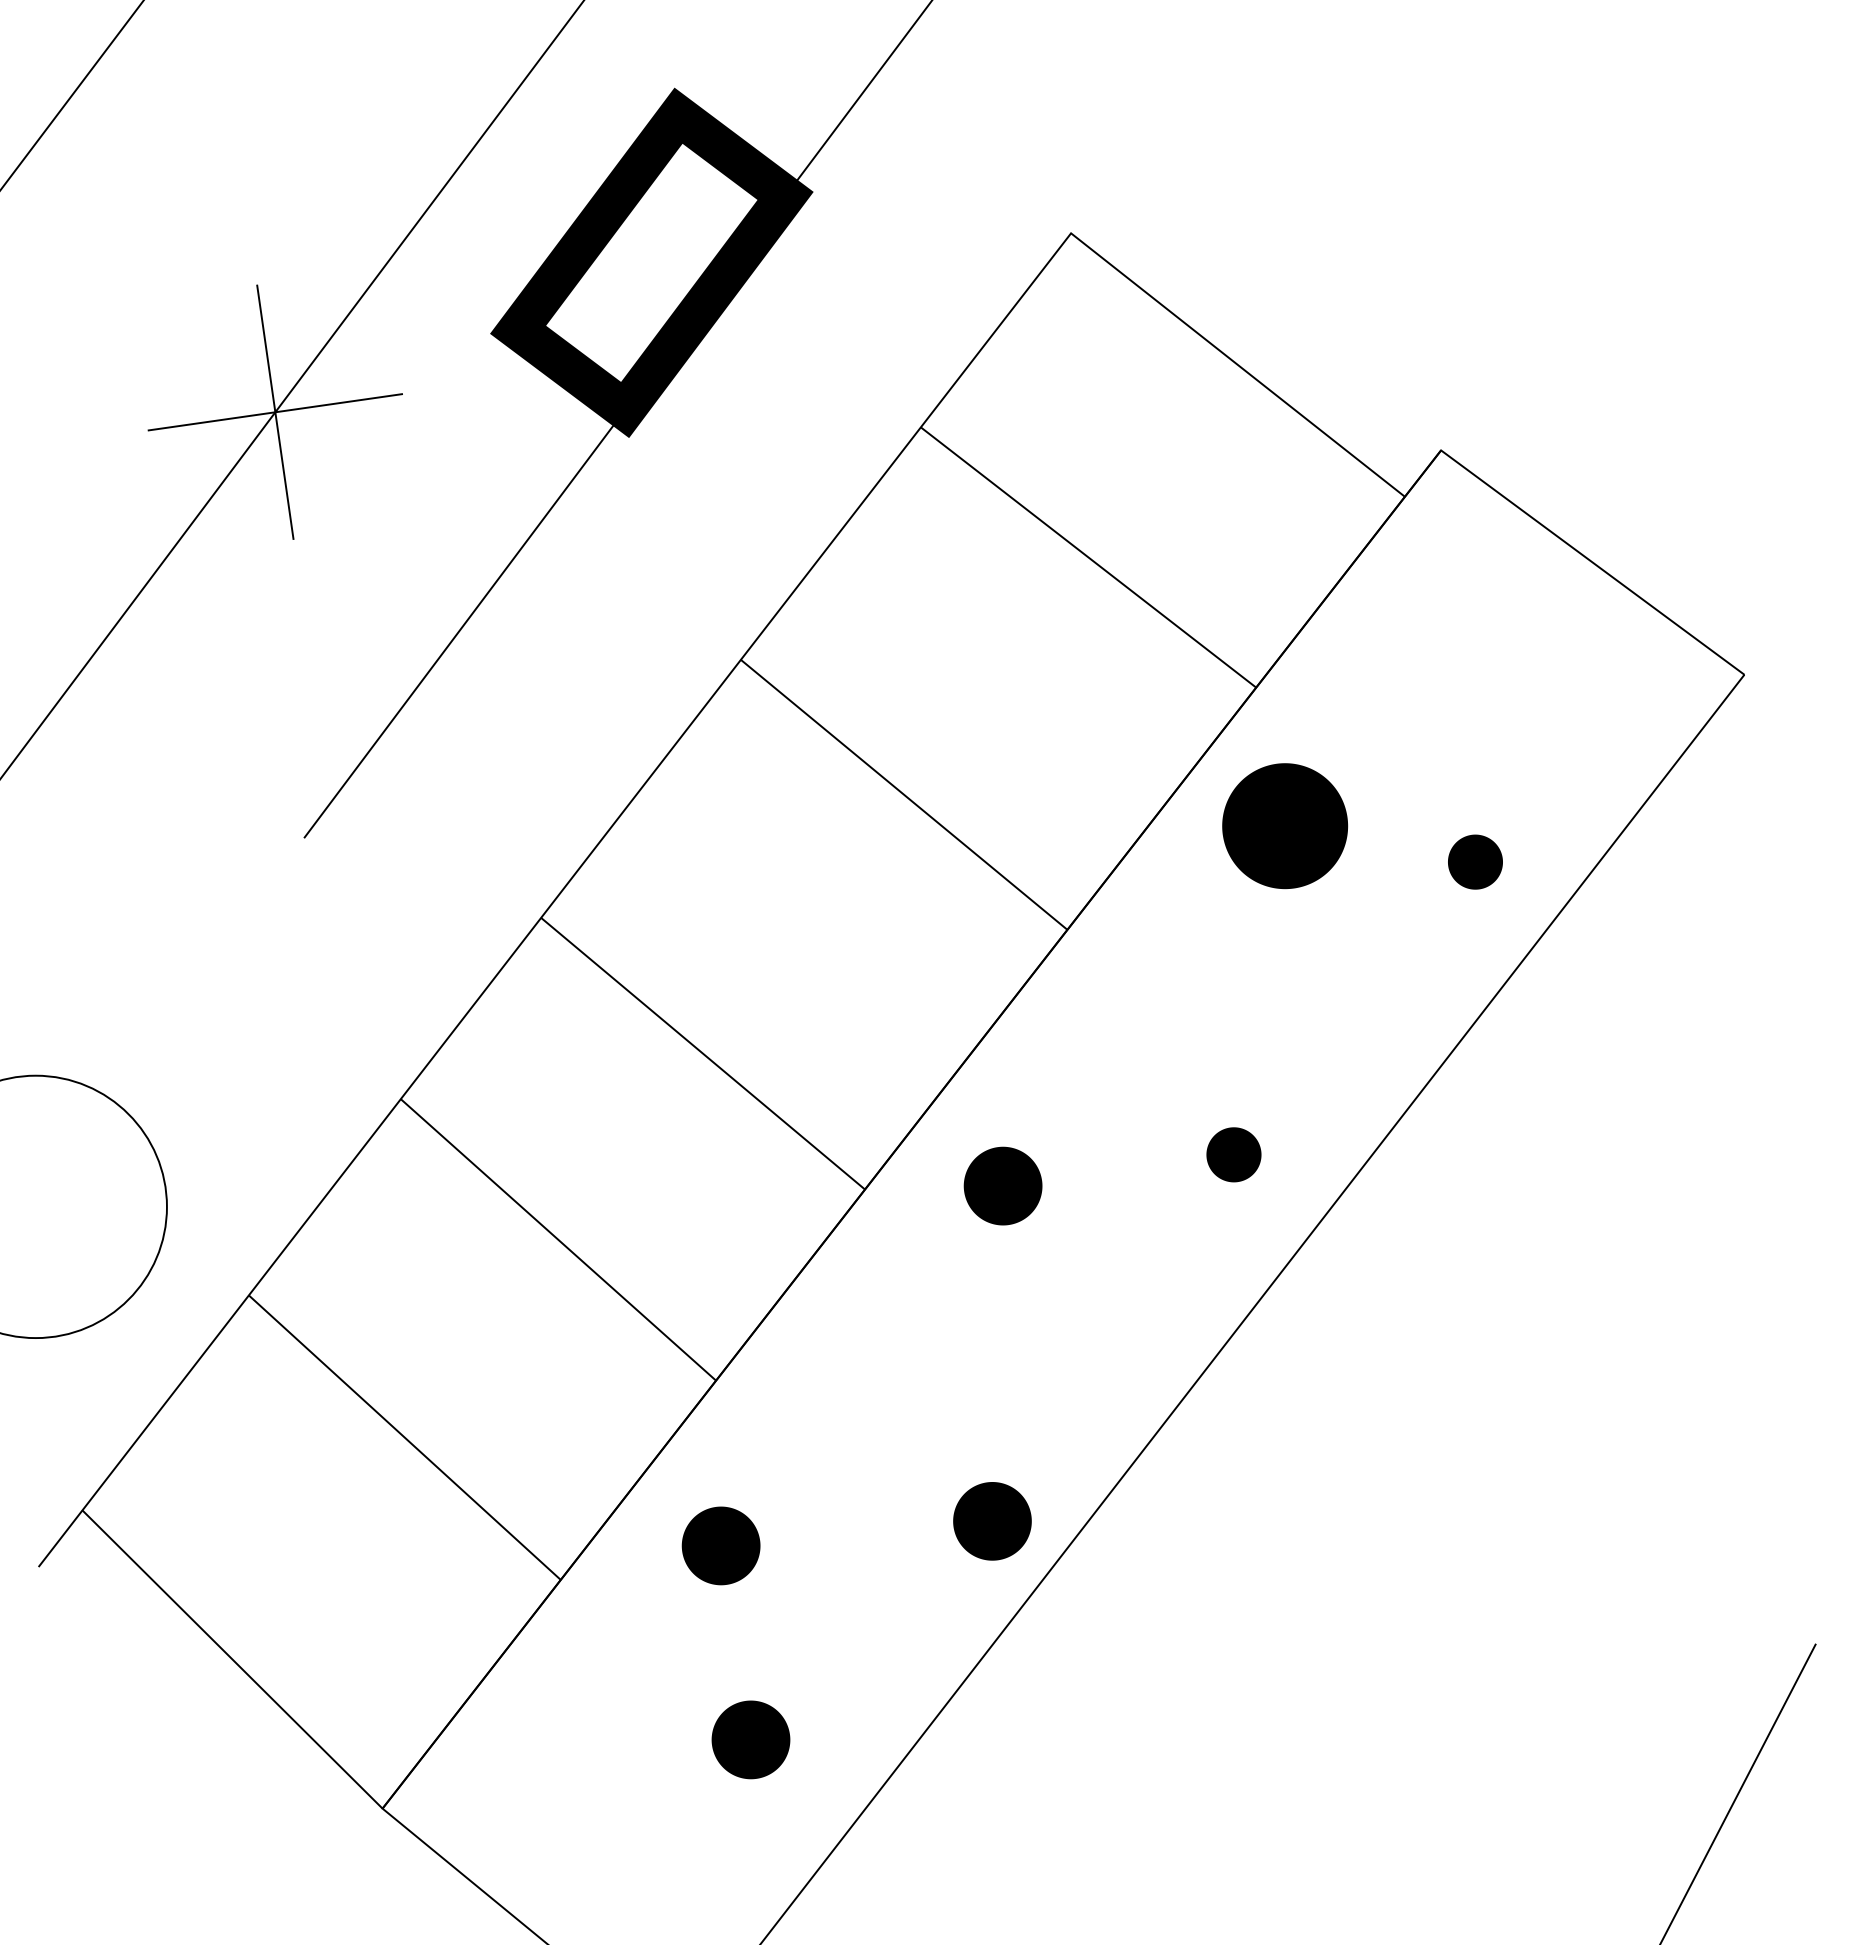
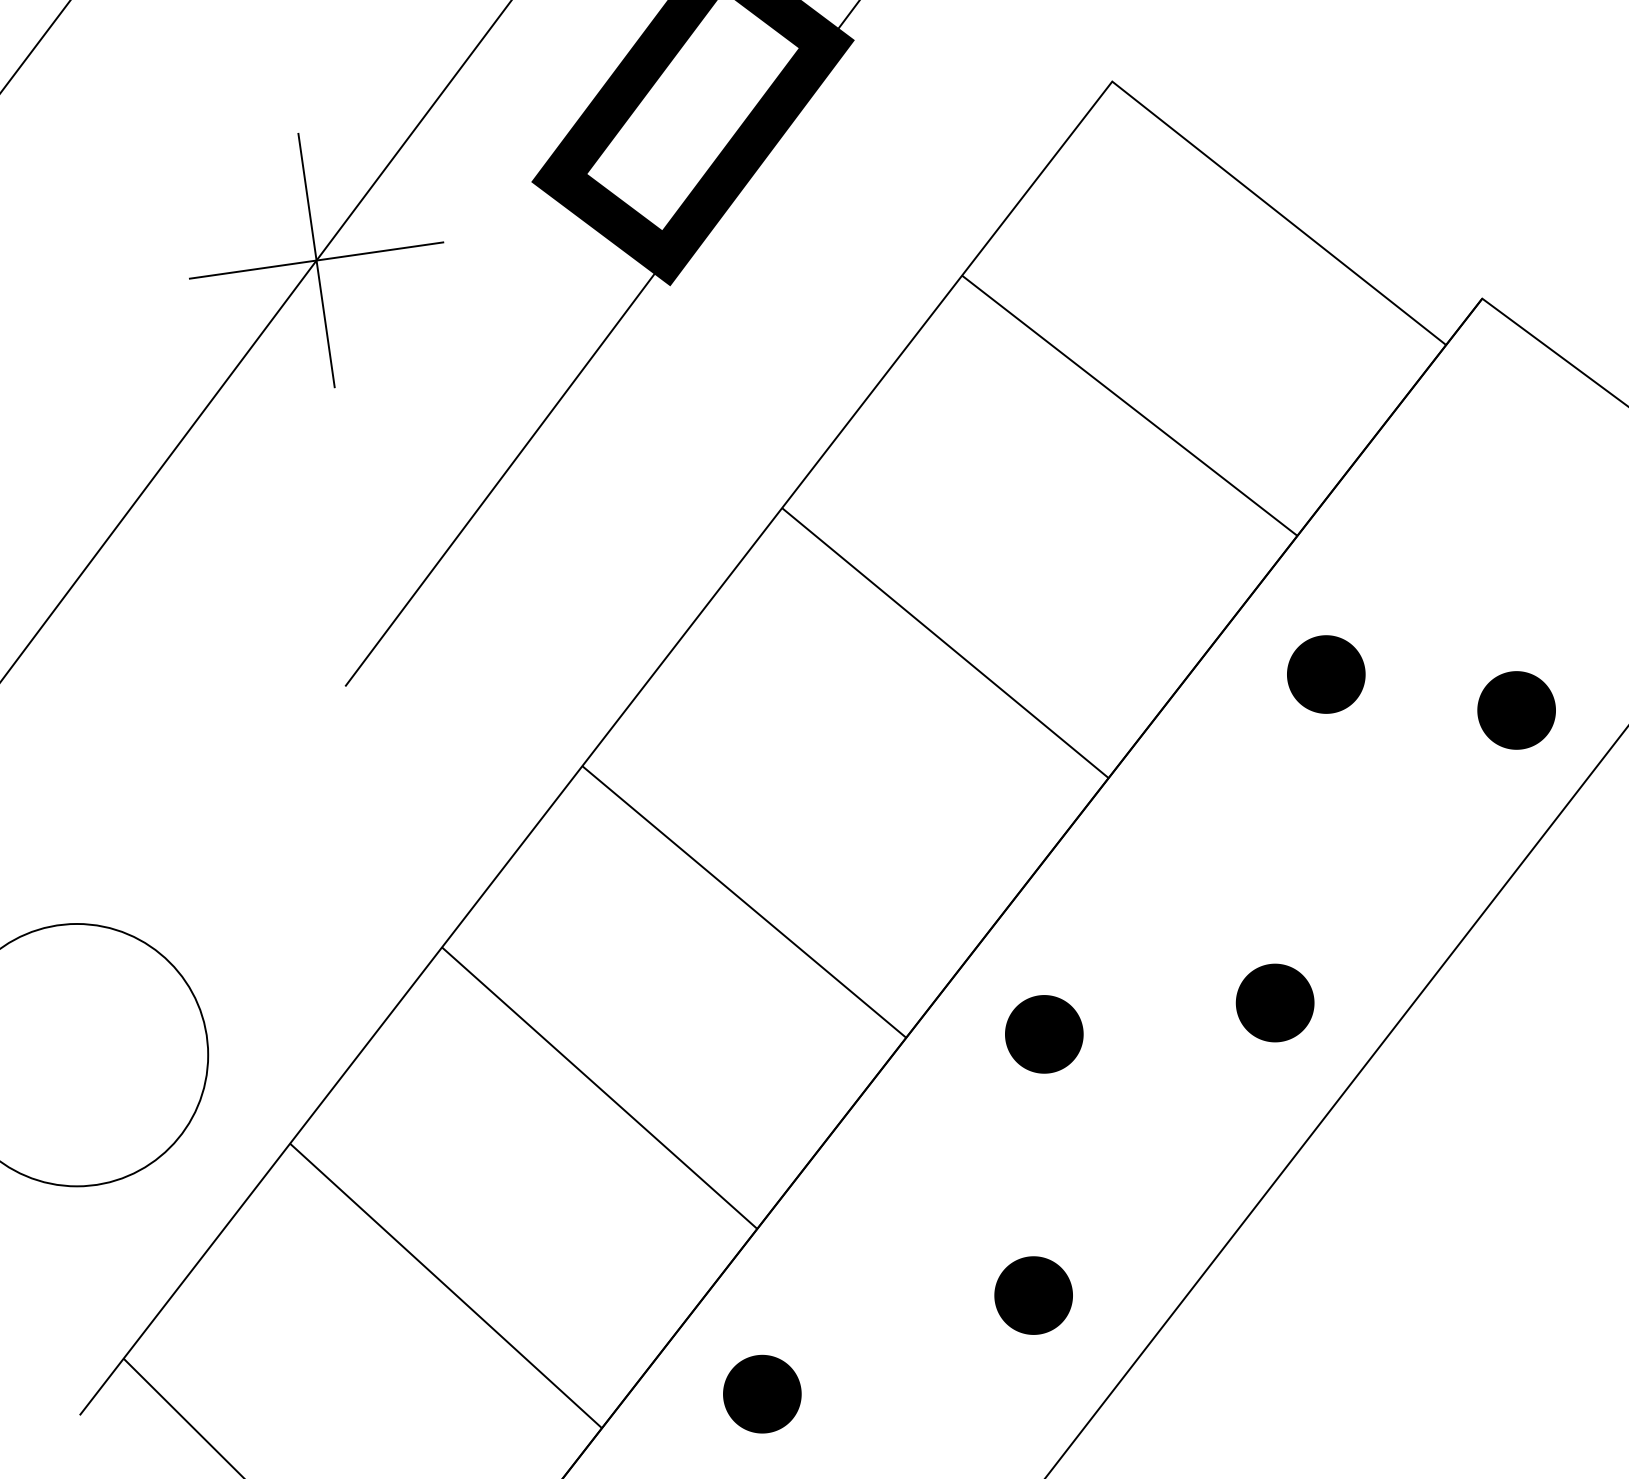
part: (1284, 826) -> (1325, 674), size x0.62
part: (1475, 861) -> (1516, 709), size x1.43
part: (1233, 1154) -> (1274, 1002), size x1.43
part: (992, 1521) -> (1033, 1295), moved

